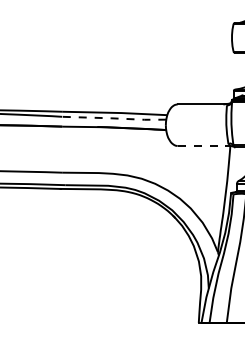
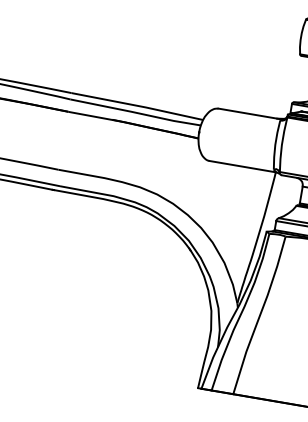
line: (114, 118) -> (135, 112), dashed -> solid
line: (204, 145) -> (243, 166), dashed -> solid

